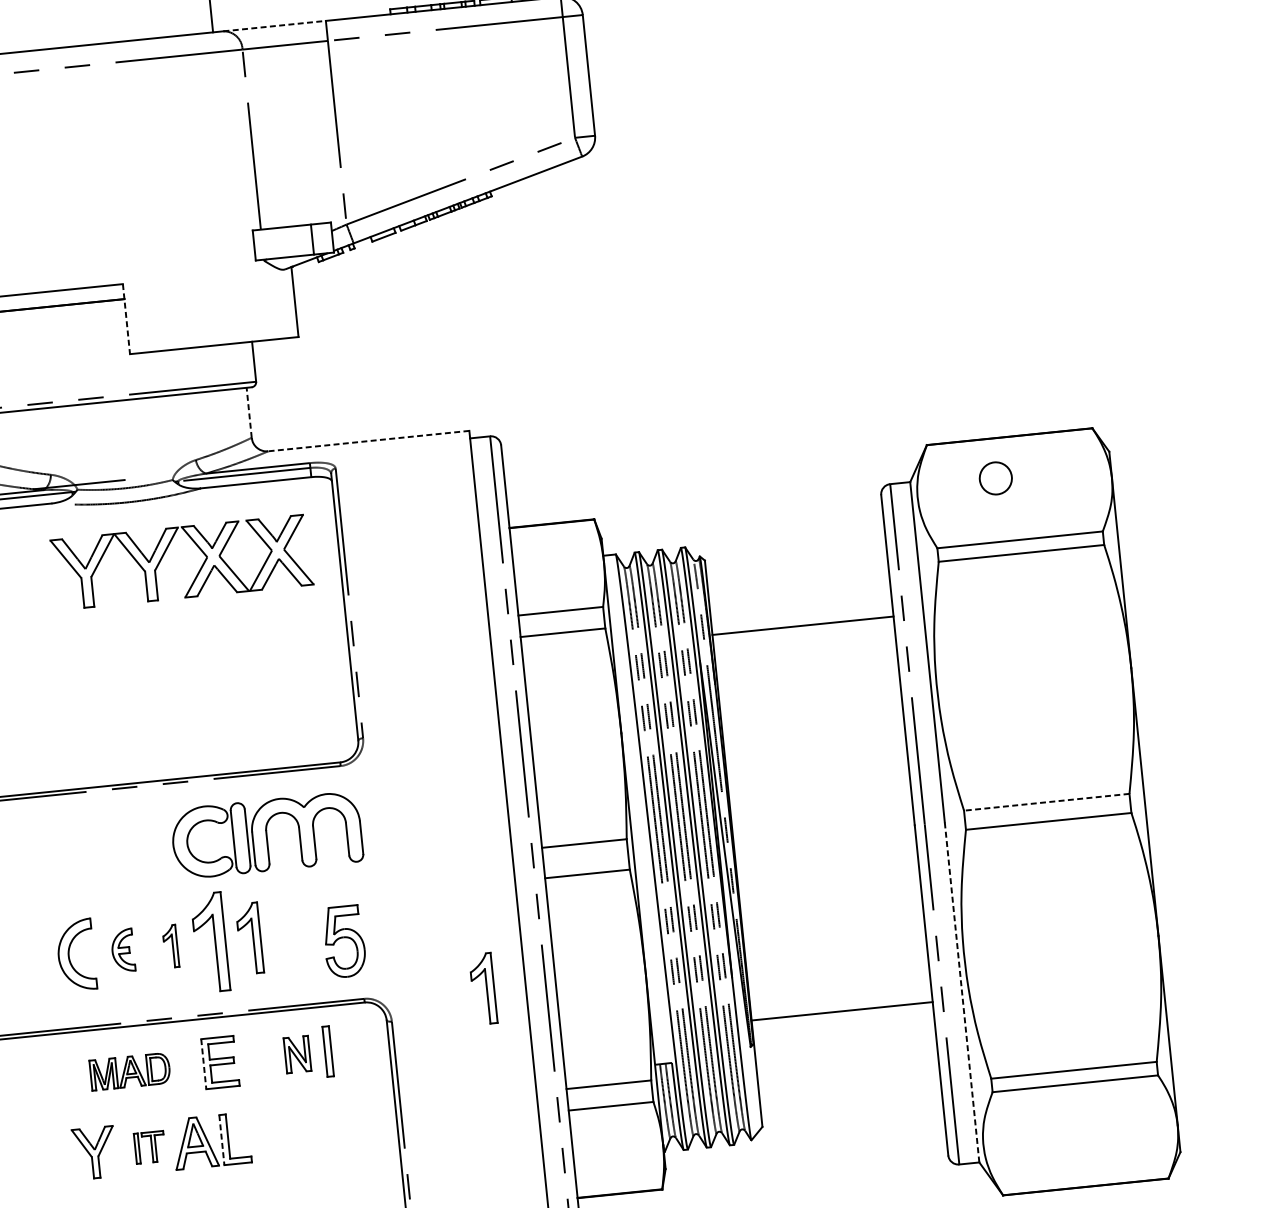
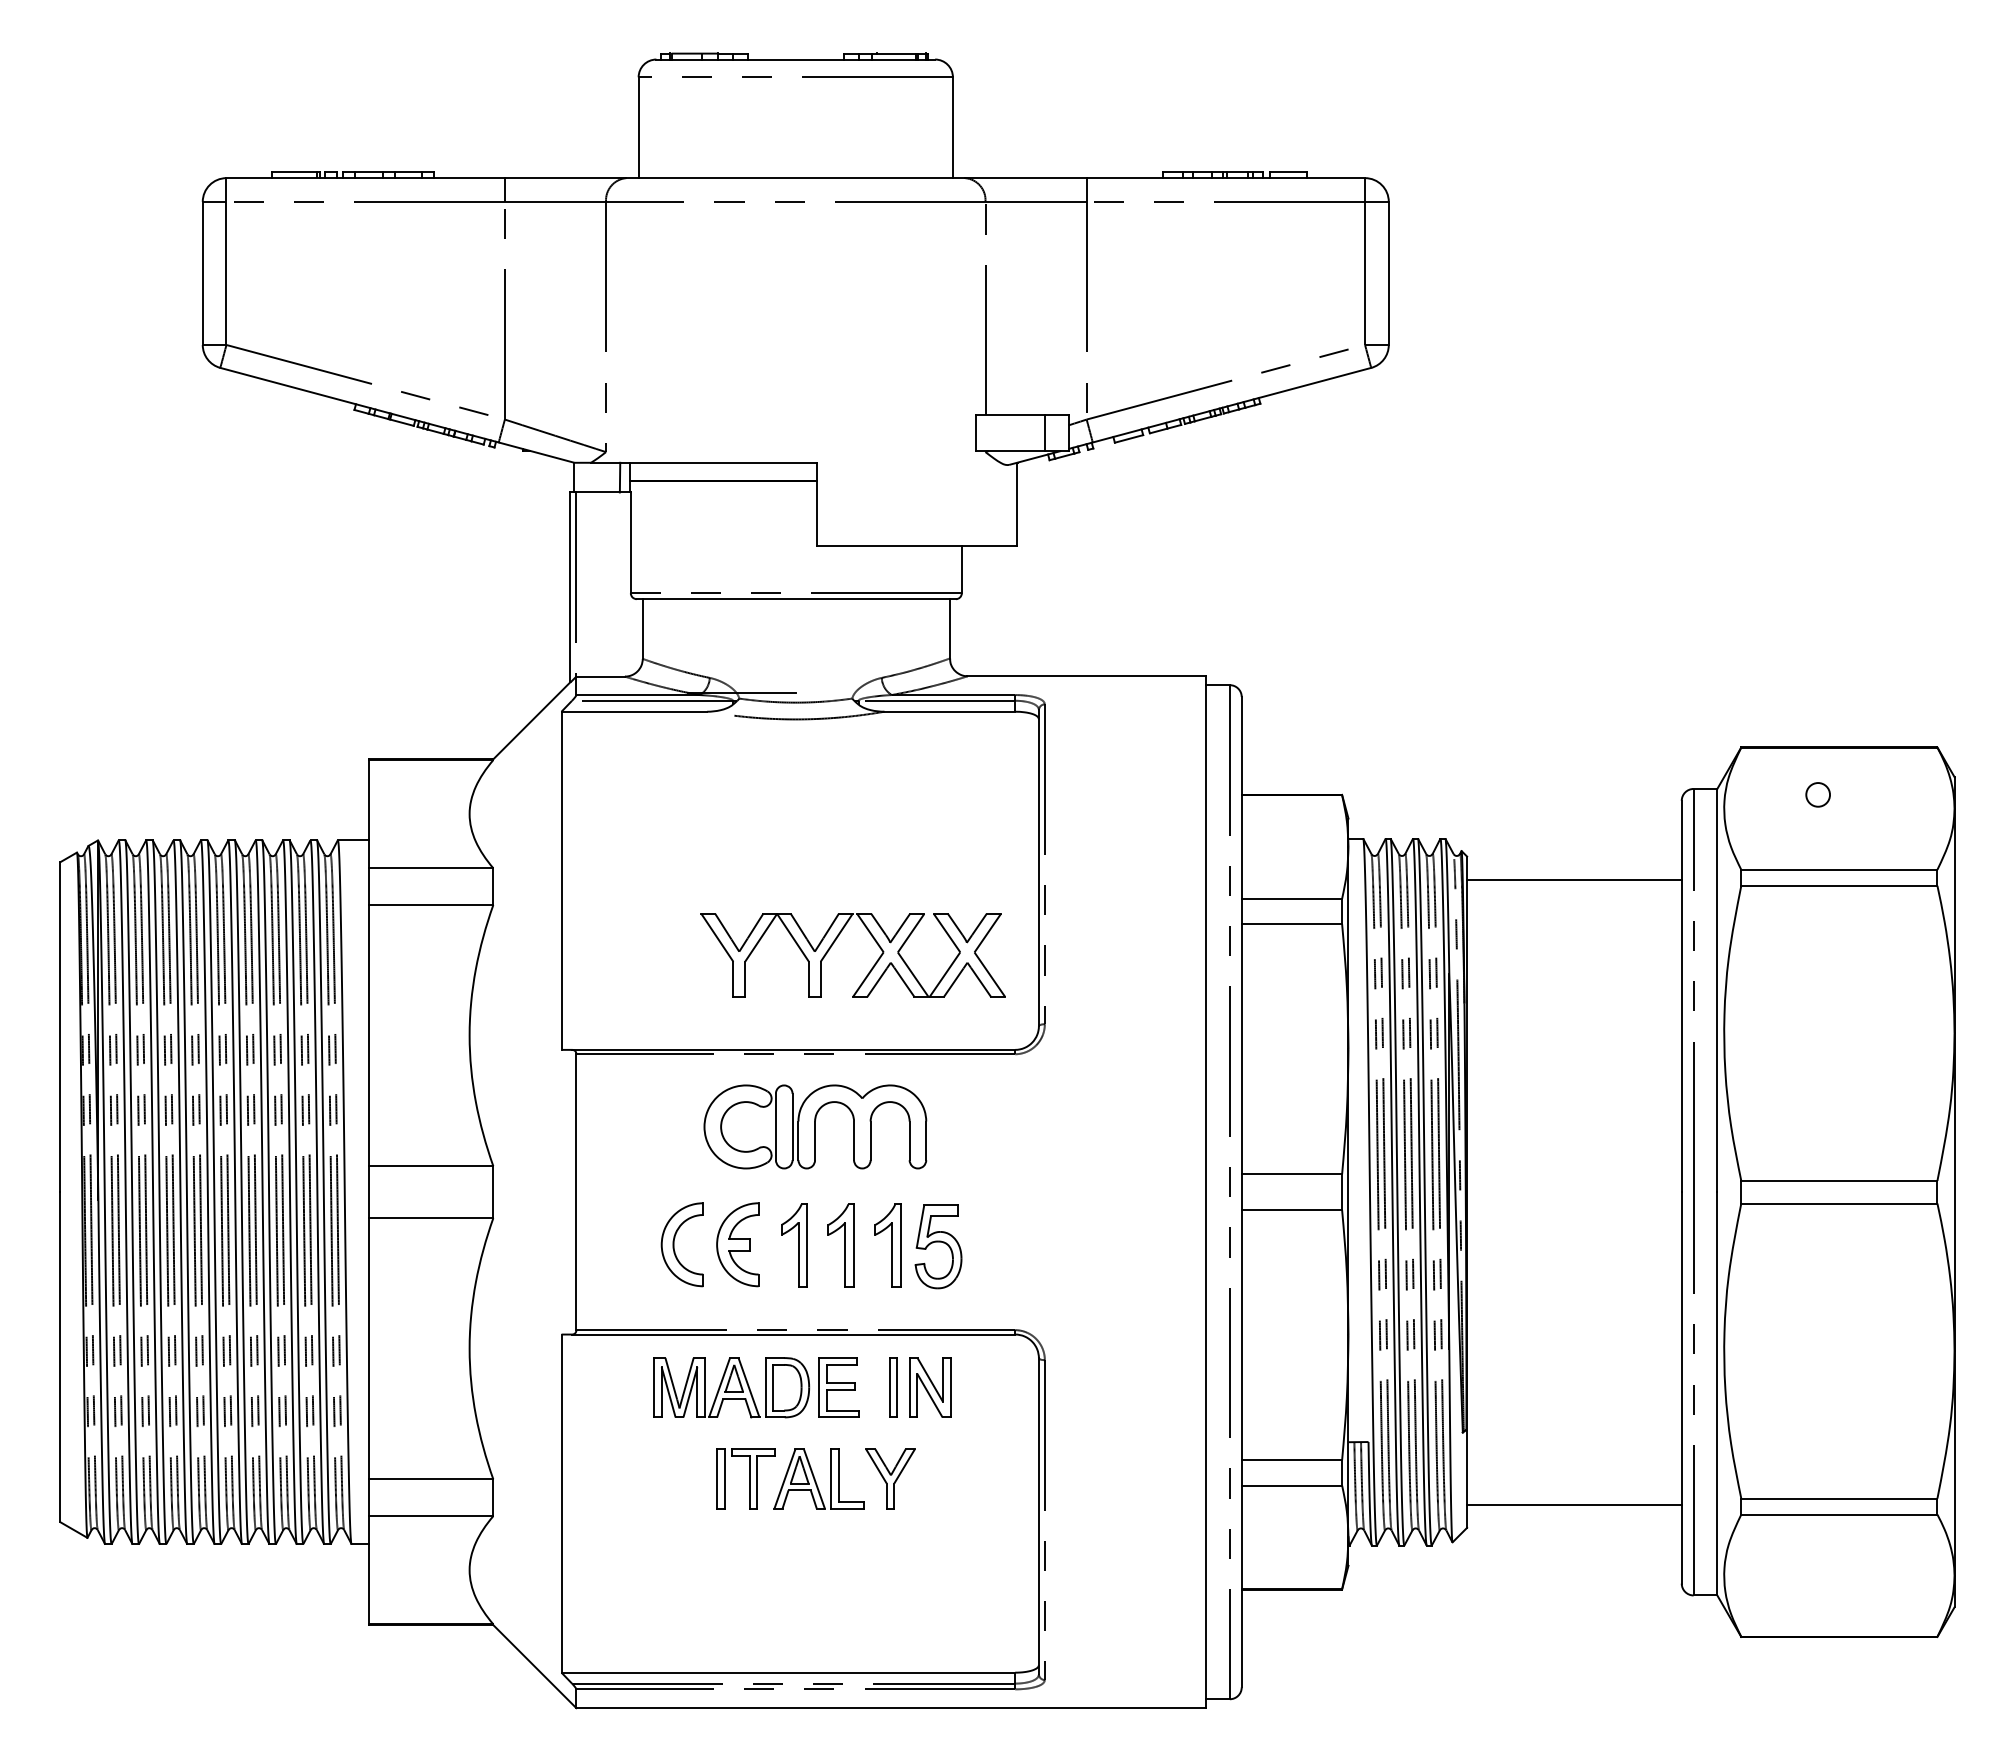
line: (274, 26) -> (1025, 178), dashed -> solid
line: (126, 319) -> (817, 504), dashed -> solid
line: (248, 412) -> (949, 628), dashed -> solid
line: (368, 441) -> (1086, 676), dashed -> solid
circle: (995, 478) -> (1817, 794), size x0.62
part: (165, 554) -> (834, 943), moved
line: (803, 625) -> (1574, 879), moved
line: (1045, 802) -> (1838, 1180), dashed -> solid
part: (266, 835) -> (815, 1126), moved
part: (344, 941) -> (938, 1246), moved
part: (209, 942) -> (840, 1245), size x0.71
part: (170, 946) -> (794, 1245), size x1.67
part: (122, 950) -> (737, 1244), size x1.67
part: (482, 988) -> (1155, 1332), removed
line: (962, 992) -> (1717, 1393), dashed -> solid
line: (842, 1011) -> (1574, 1504), moved
part: (328, 1051) -> (893, 1387), moved
part: (297, 1054) -> (930, 1387), size x1.43
line: (204, 1063) -> (819, 1387), dashed -> solid
part: (129, 1071) -> (731, 1387), size x1.67
line: (222, 1139) -> (831, 1478), dashed -> solid
part: (149, 1147) -> (745, 1478), size x1.67
part: (94, 1152) -> (890, 1478), moved

